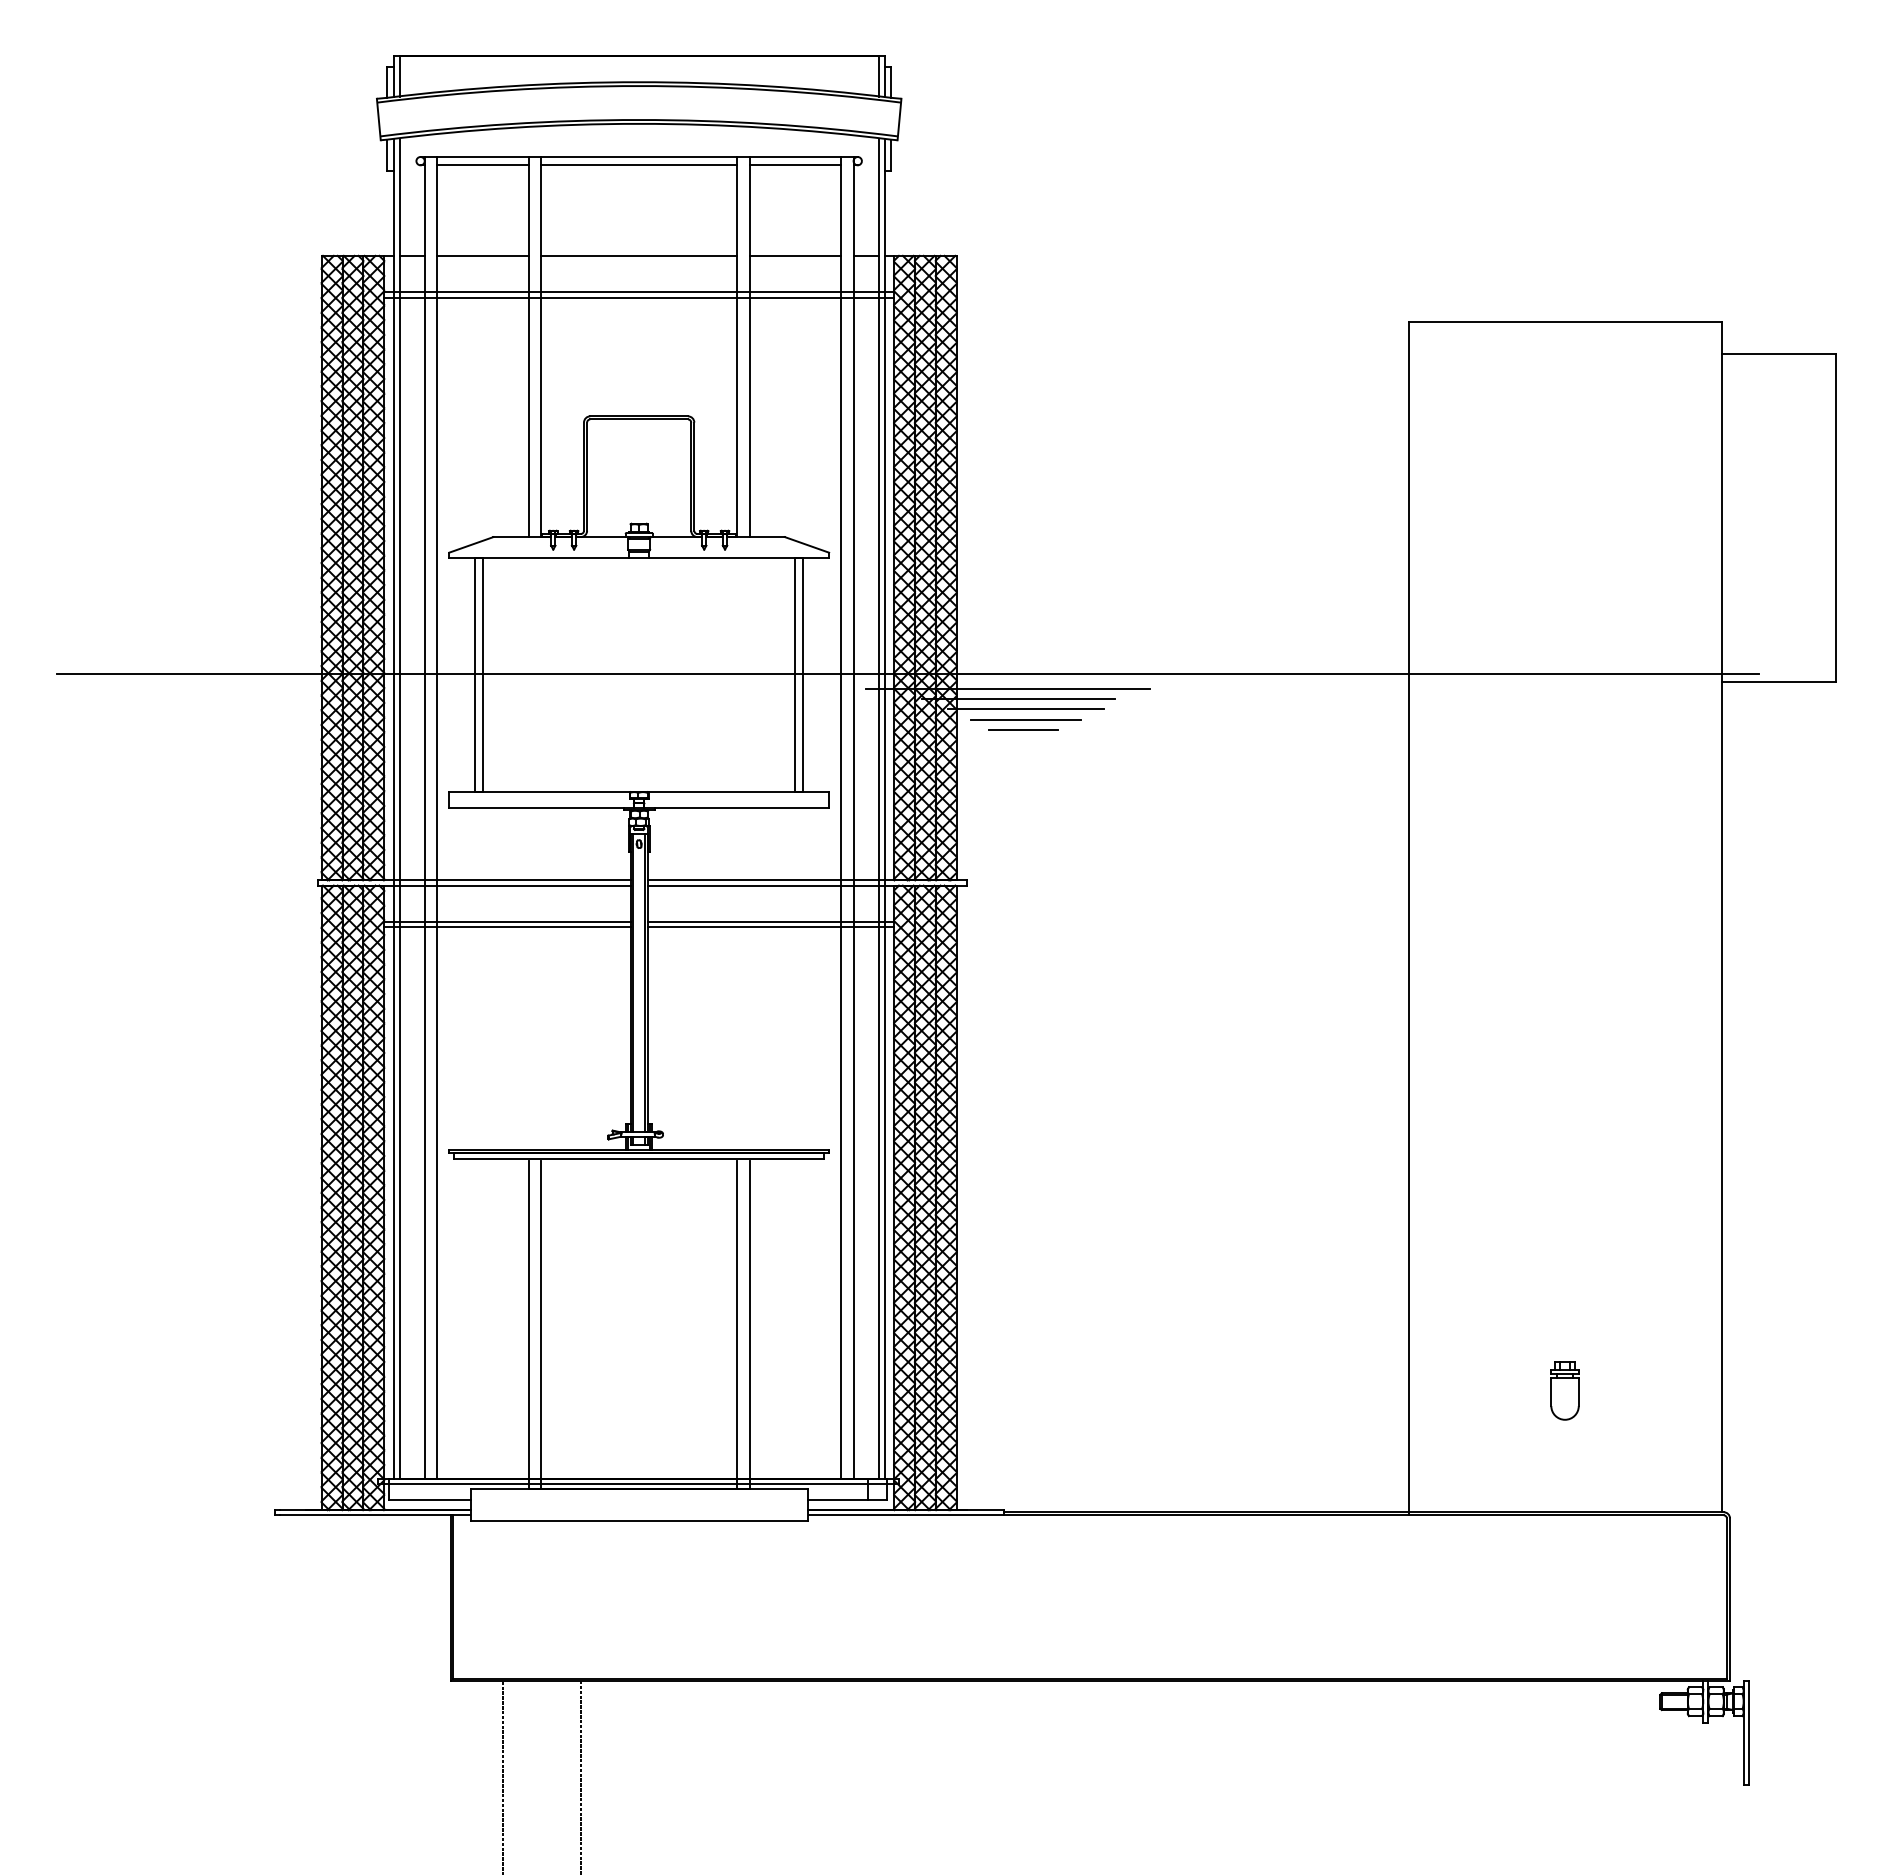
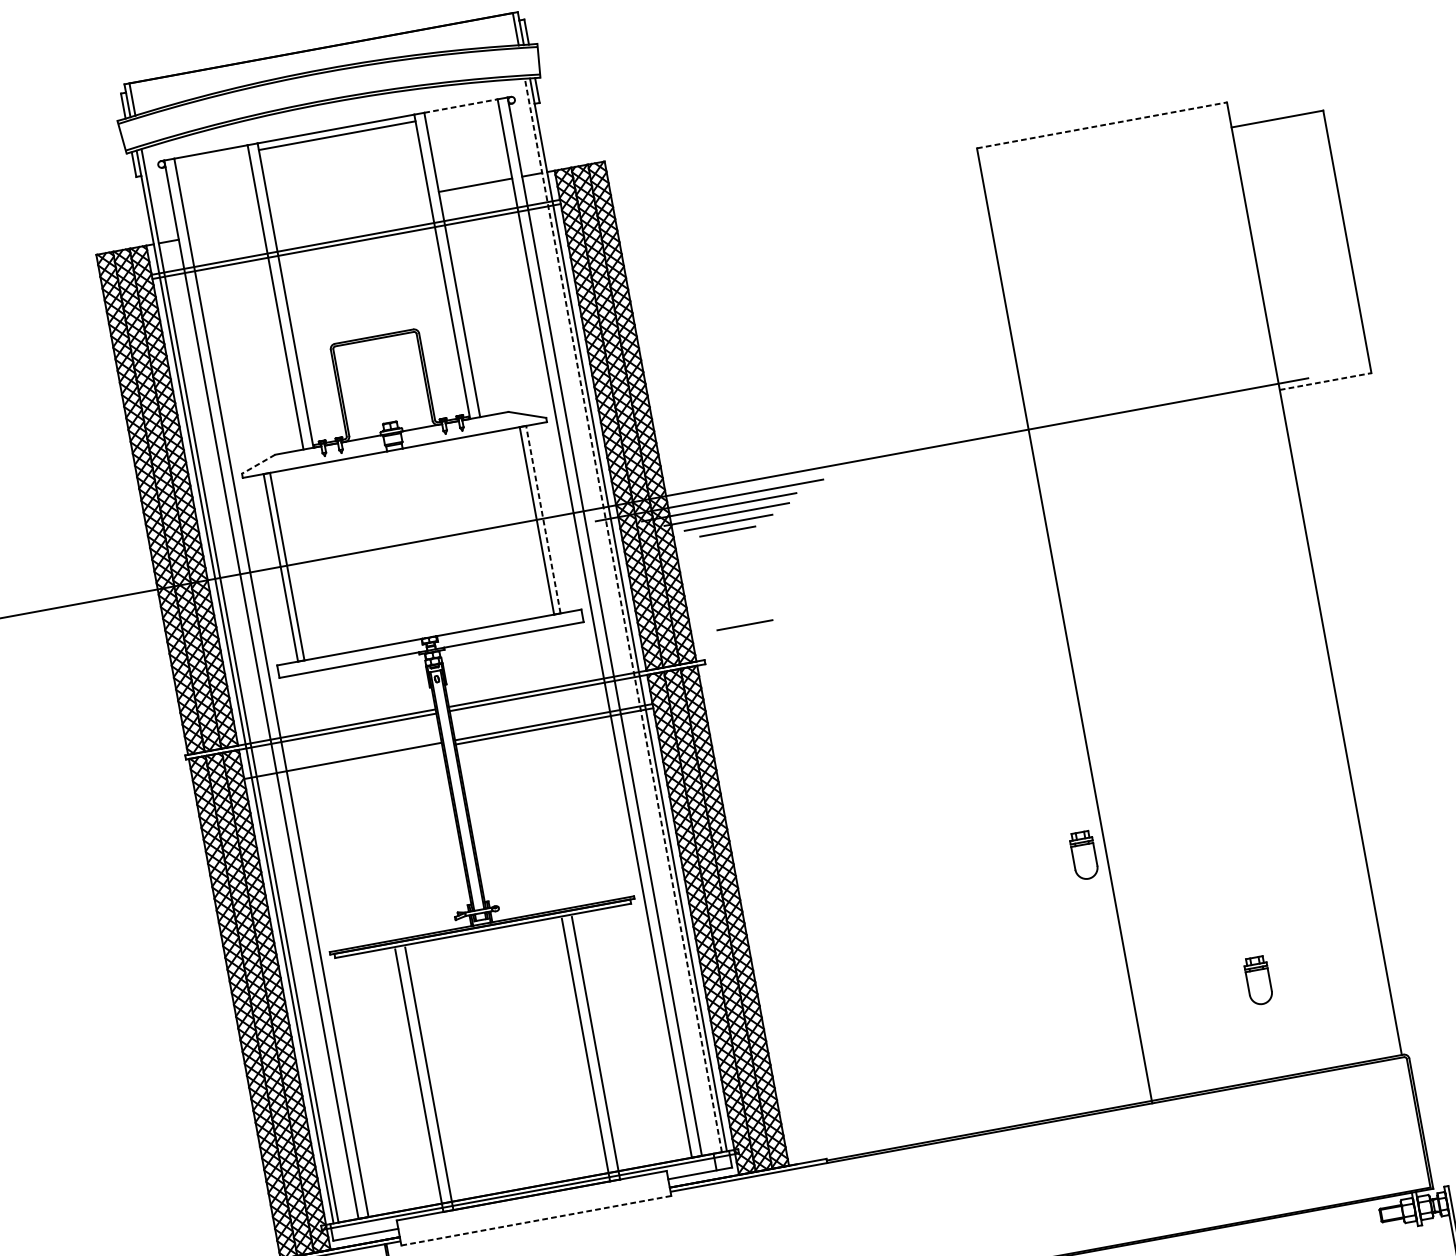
line: (795, 157) -> (461, 106), solid -> dashed
line: (482, 165) -> (211, 158), removed
line: (795, 165) -> (462, 112), removed
line: (482, 255) -> (225, 230), removed
line: (639, 255) -> (350, 207), removed
line: (1566, 322) -> (1102, 125), solid -> dashed
line: (470, 545) -> (258, 464), solid -> dashed
line: (803, 674) -> (543, 519), solid -> dashed
line: (1779, 681) -> (1326, 381), solid -> dashed
line: (878, 808) -> (623, 615), solid -> dashed
line: (1023, 846) -> (745, 624), added
line: (507, 927) -> (343, 765), removed
part: (1381, 1200) -> (1083, 855), added
line: (639, 1520) -> (536, 1220), solid -> dashed

